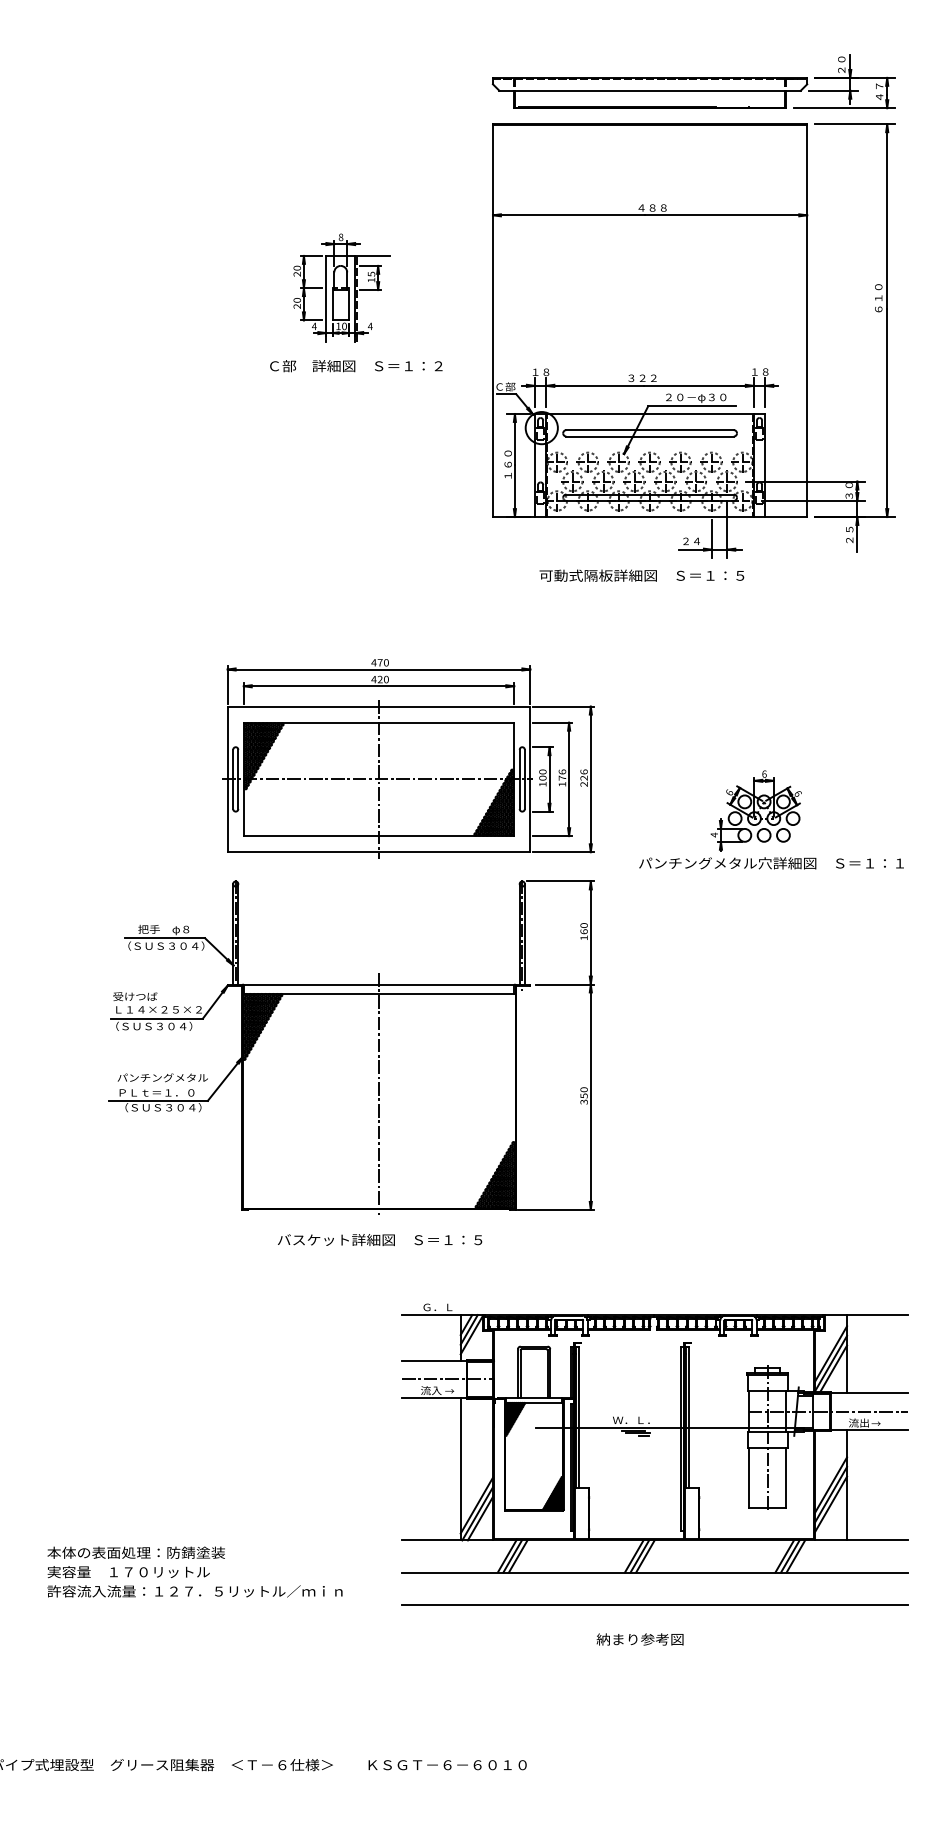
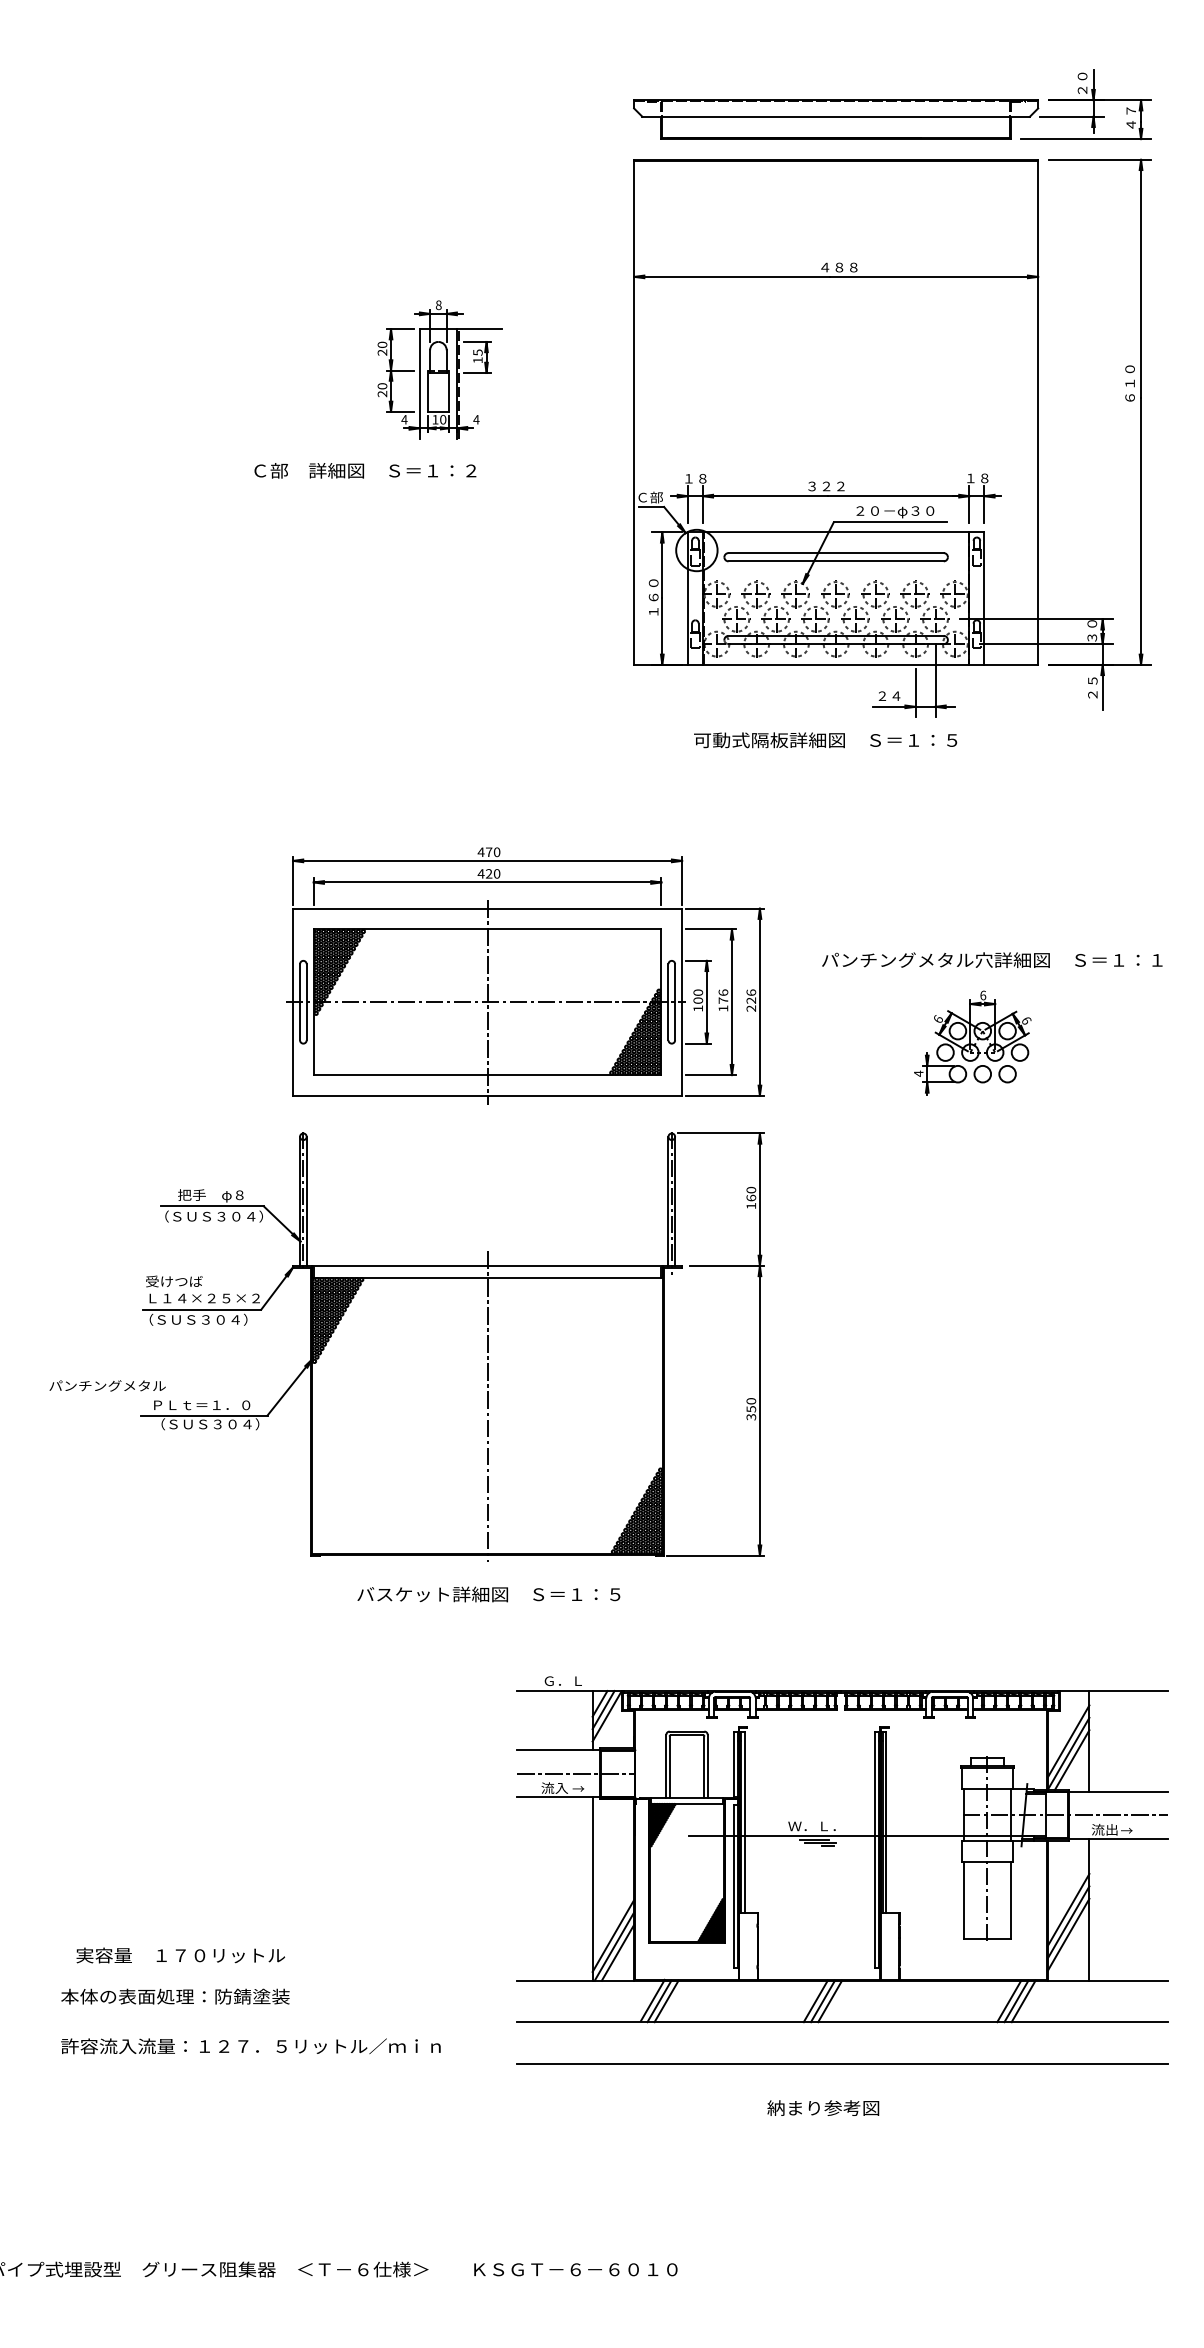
text: (356, 365) -> (365, 470), moved
text: (771, 862) -> (992, 959), moved
text: (162, 1077) -> (107, 1385), moved
text: (128, 1572) -> (180, 1955), moved

